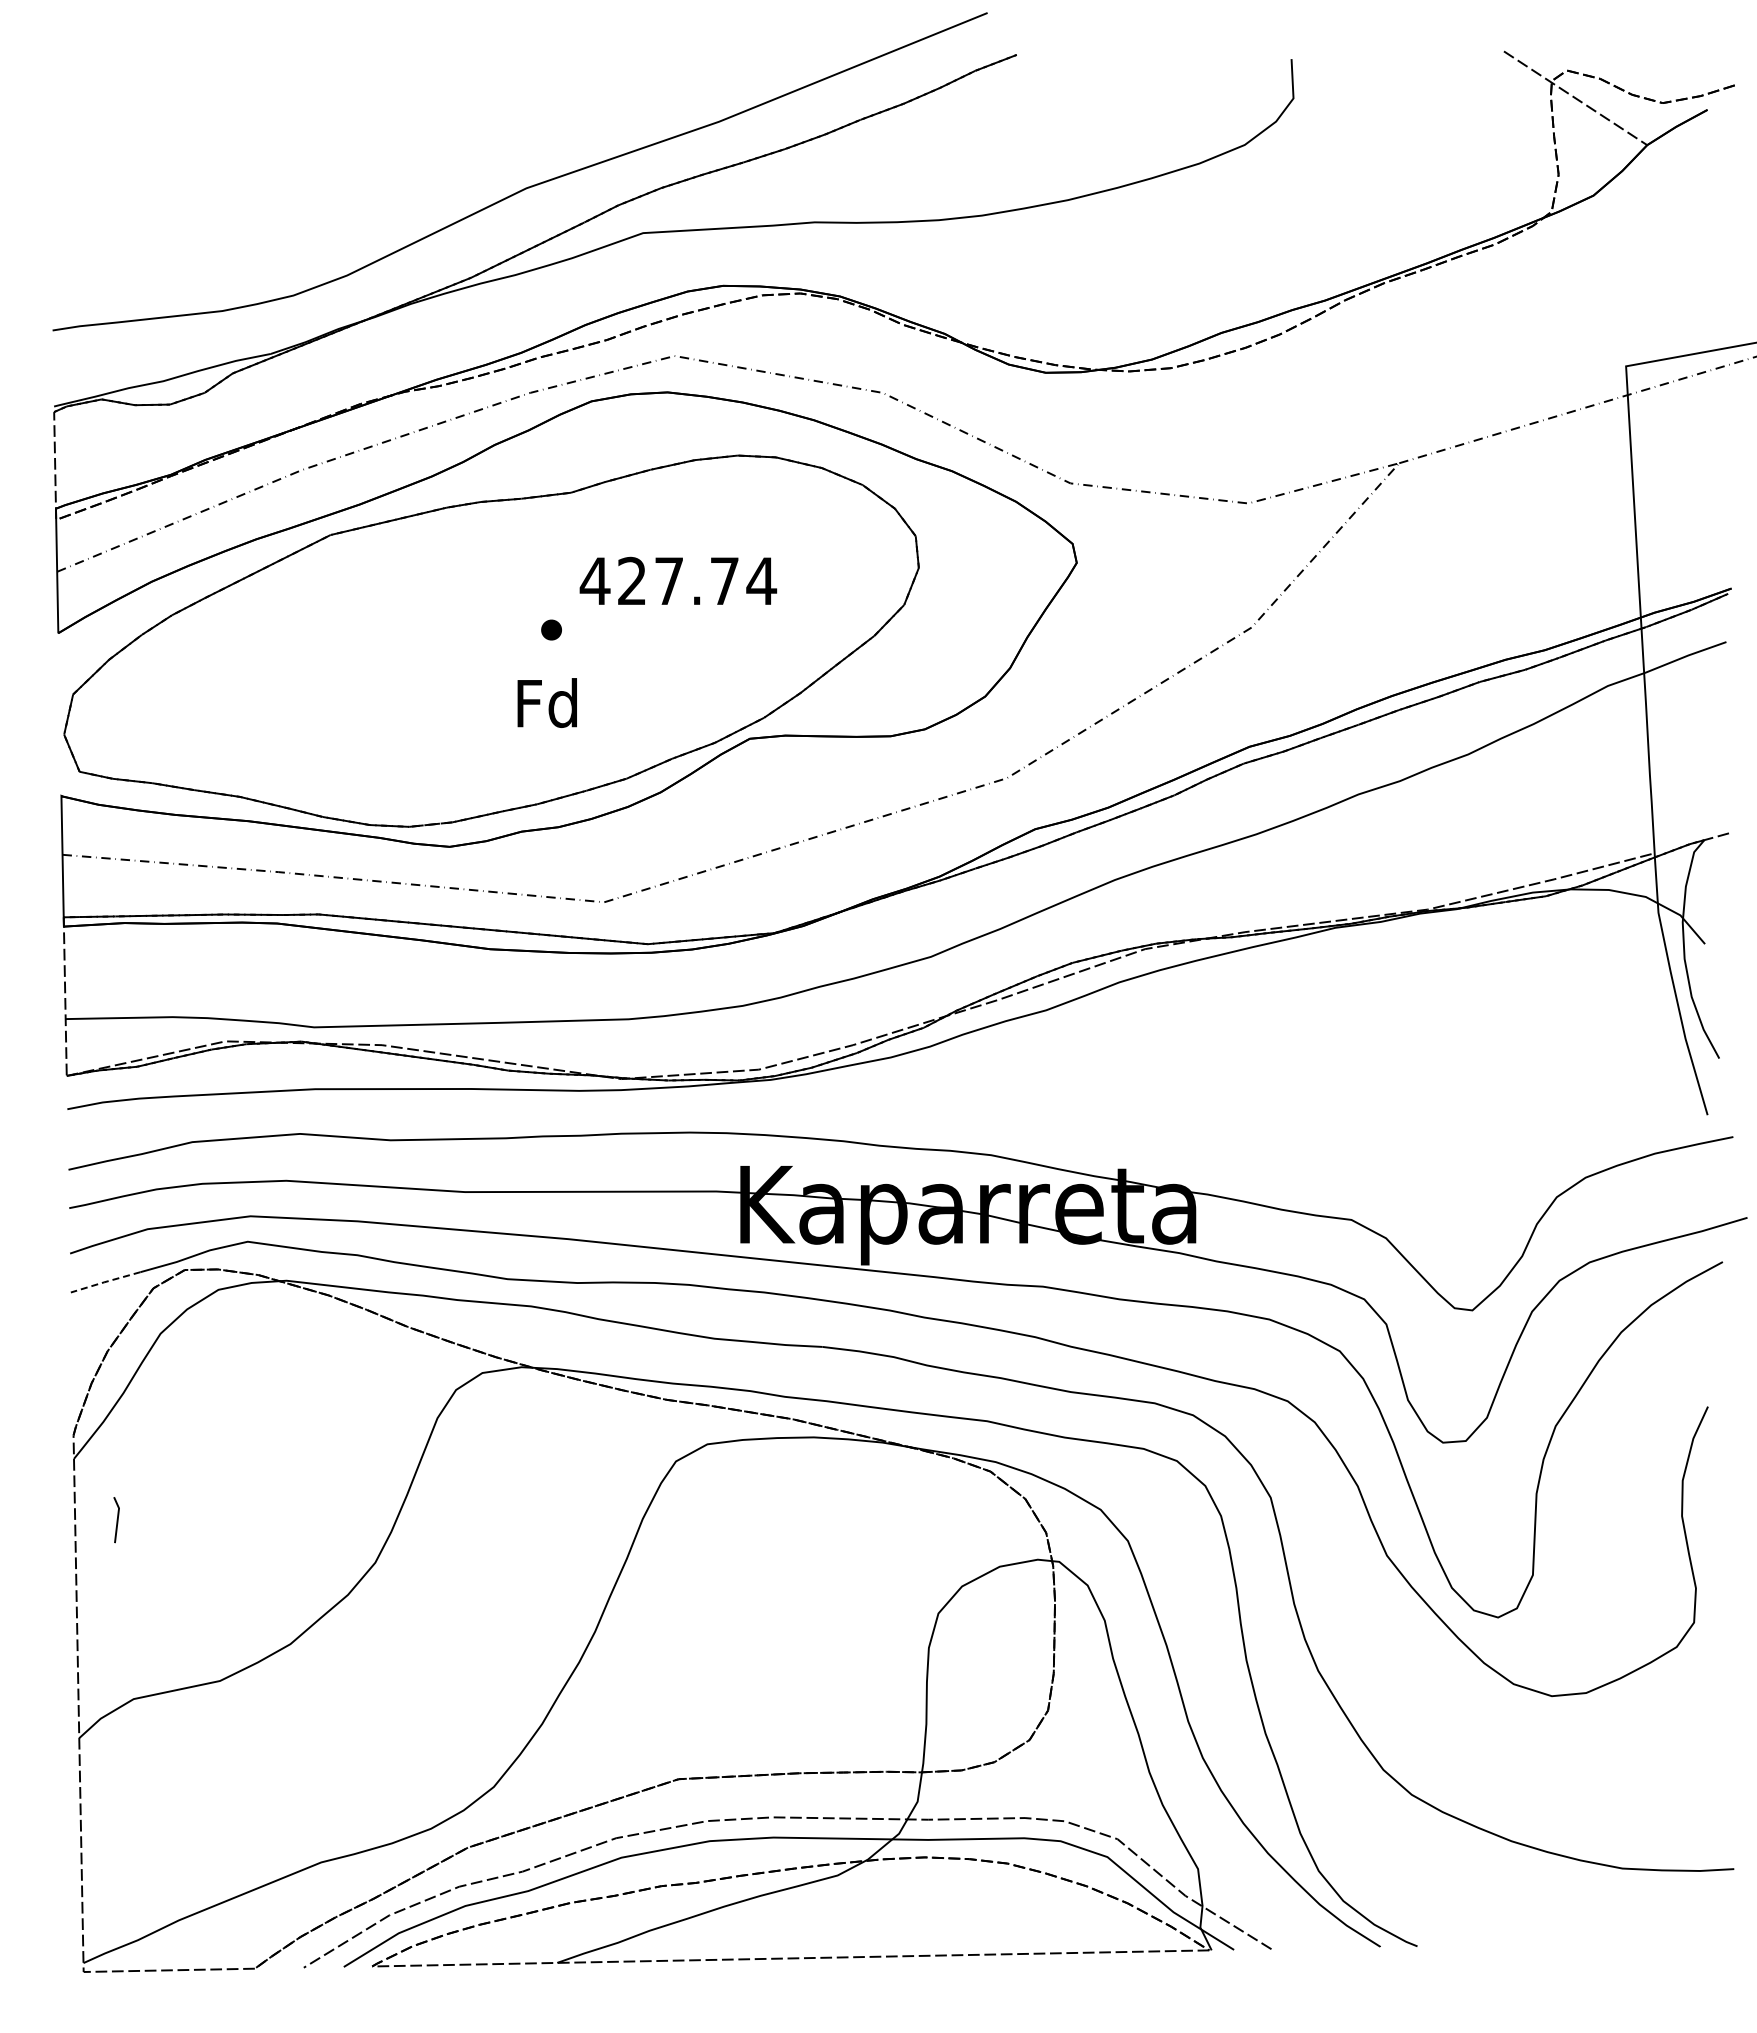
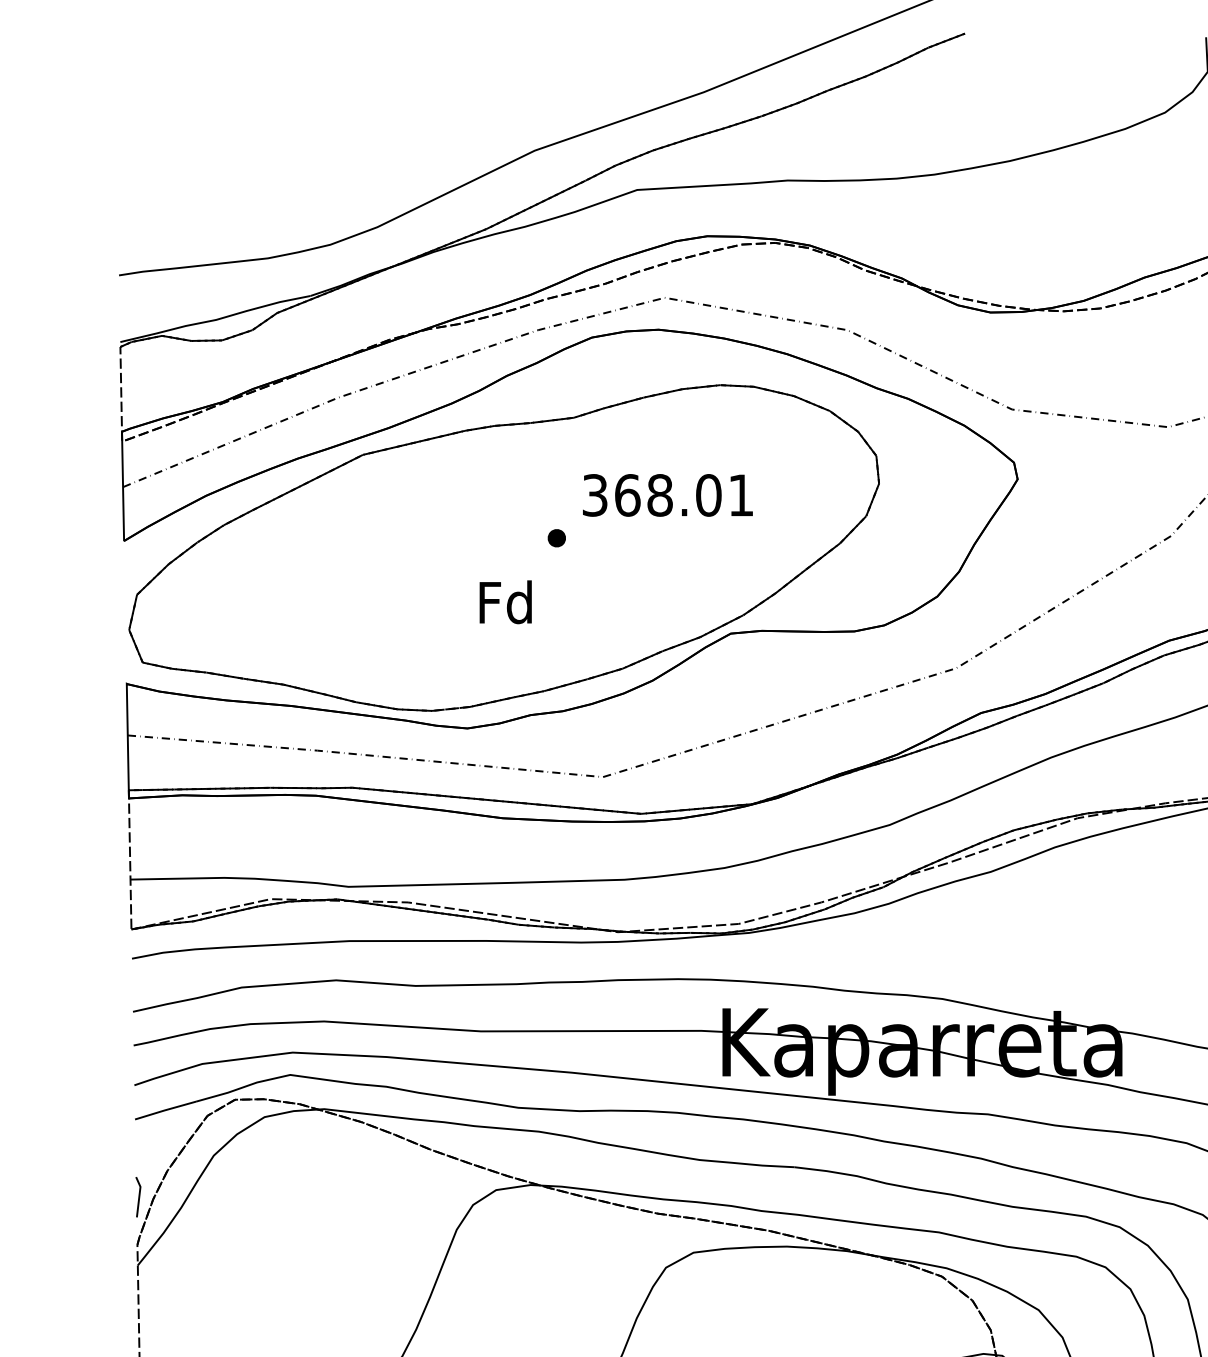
text: (678, 580) -> (668, 494), 427.74 -> 368.01
text: (546, 702) -> (505, 601), moved
line: (105, 1282) -> (165, 1110), dashed -> solid
line: (116, 1520) -> (138, 1197), moved

